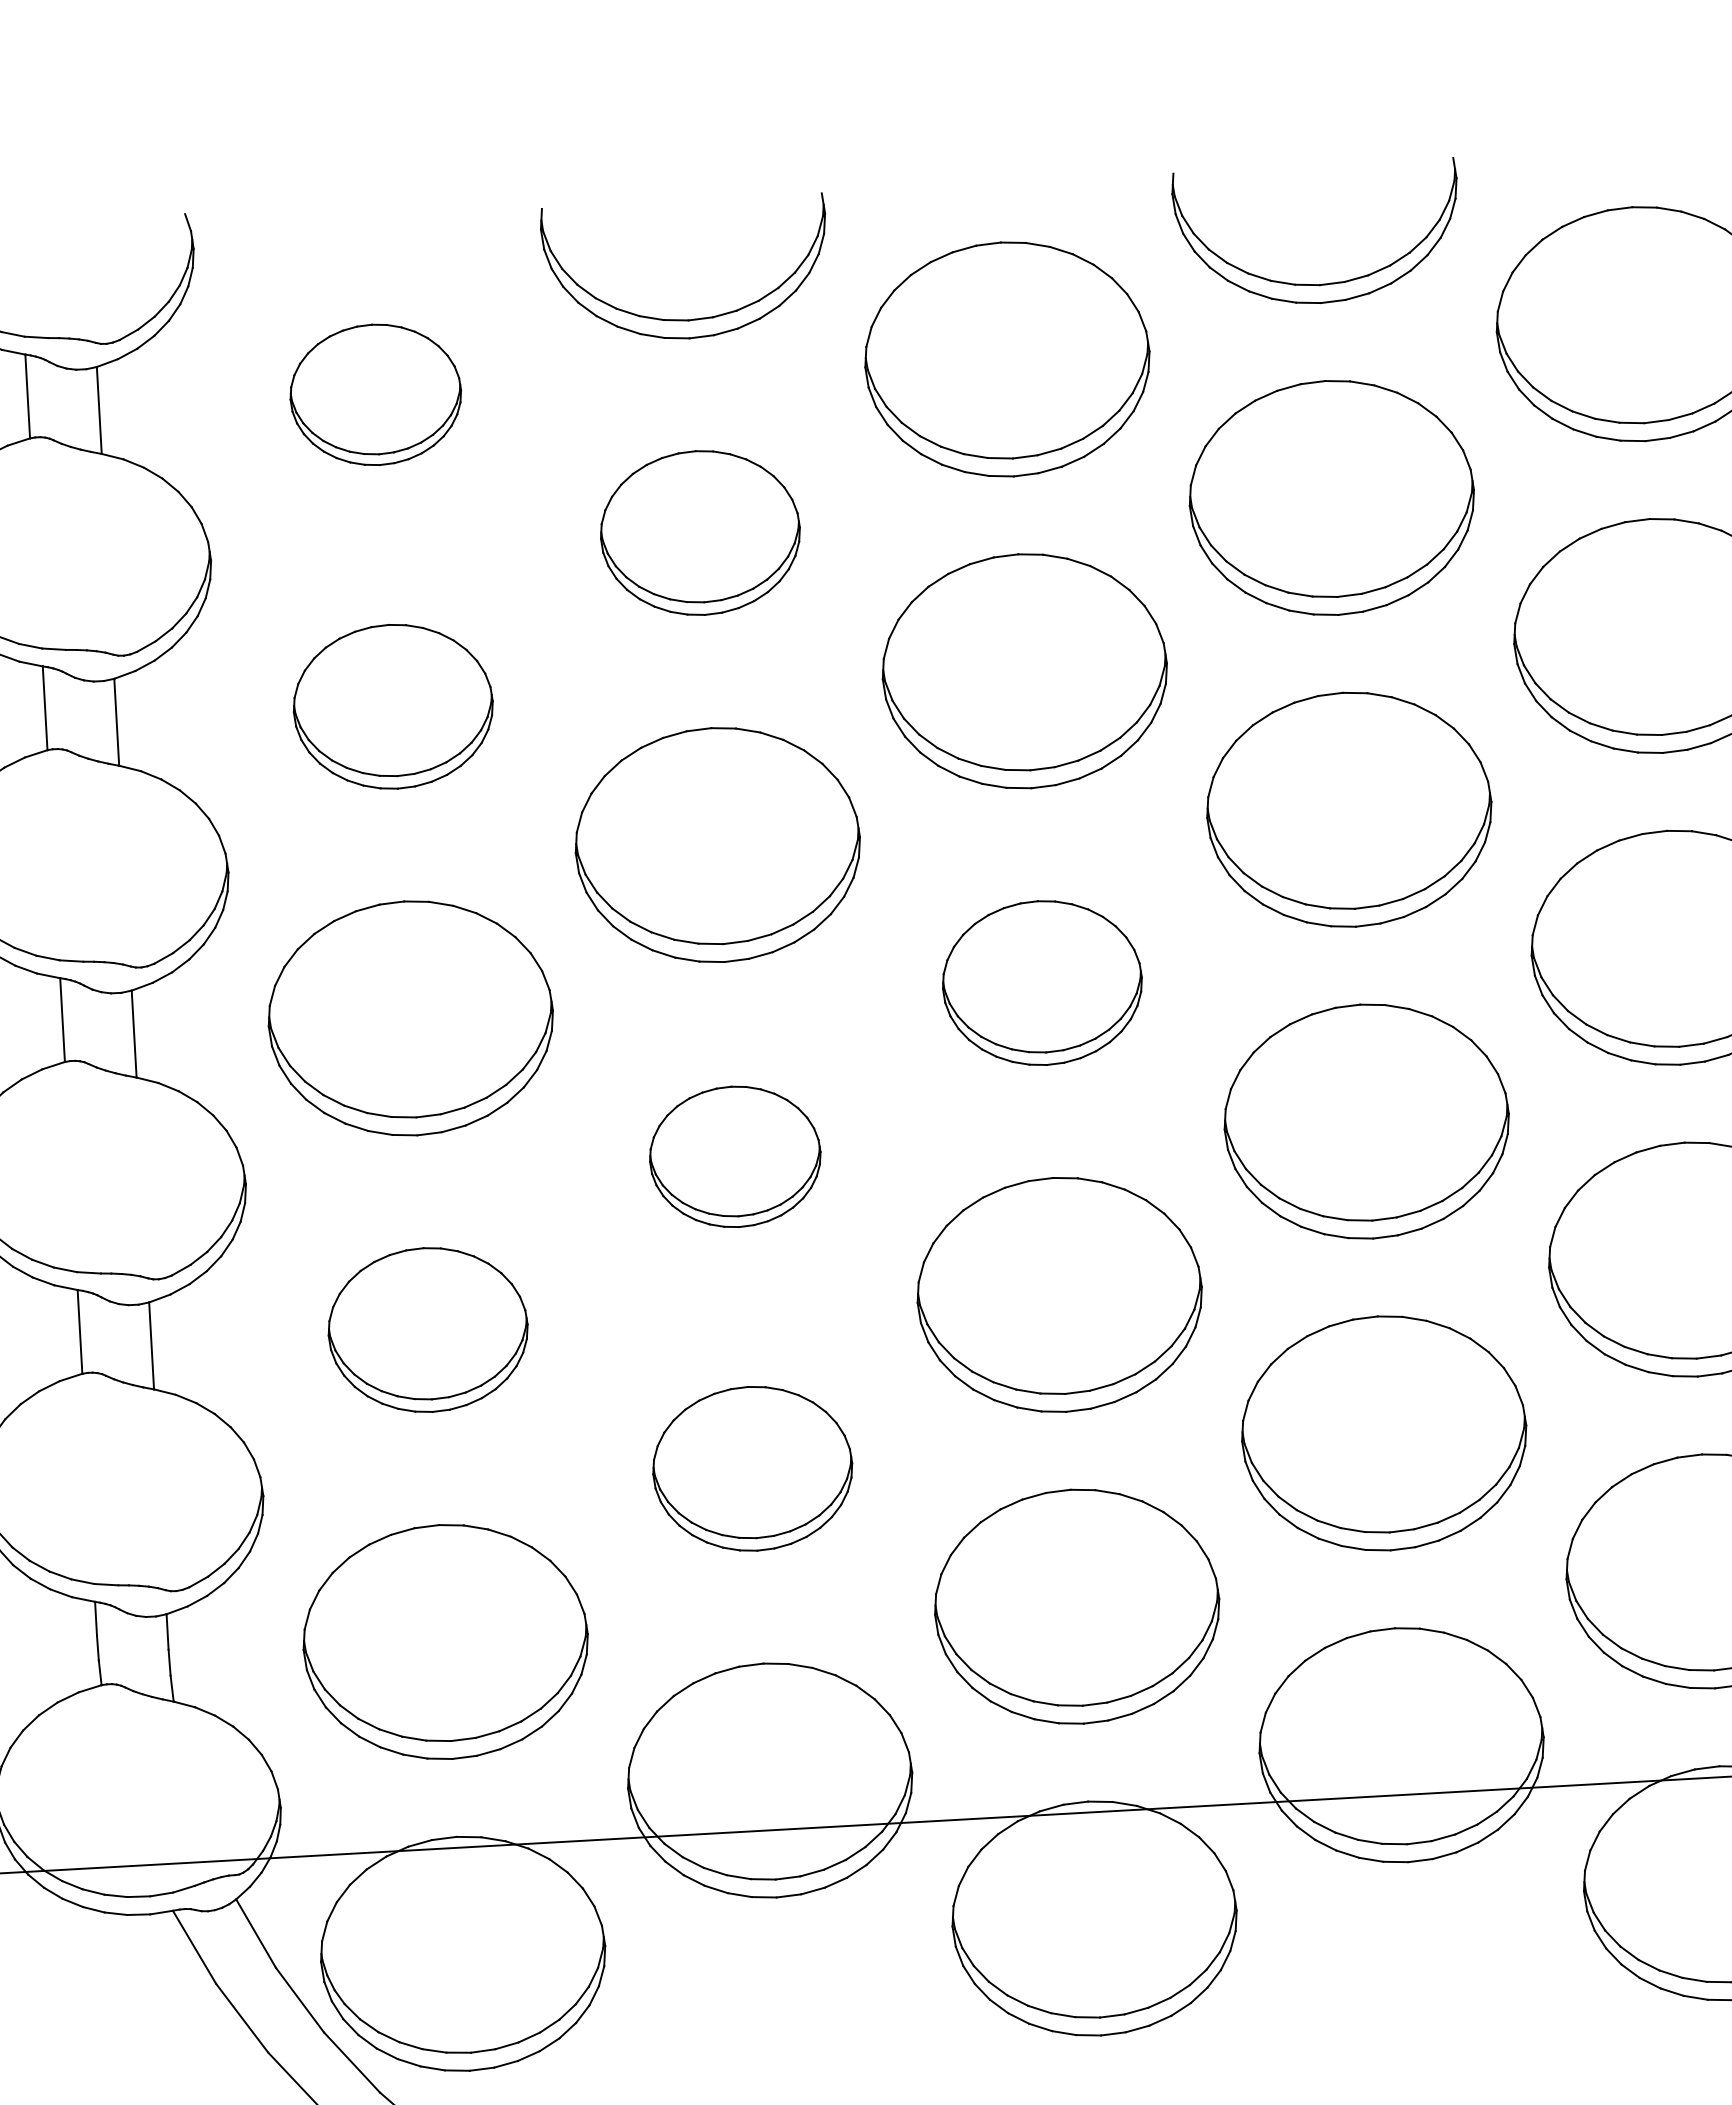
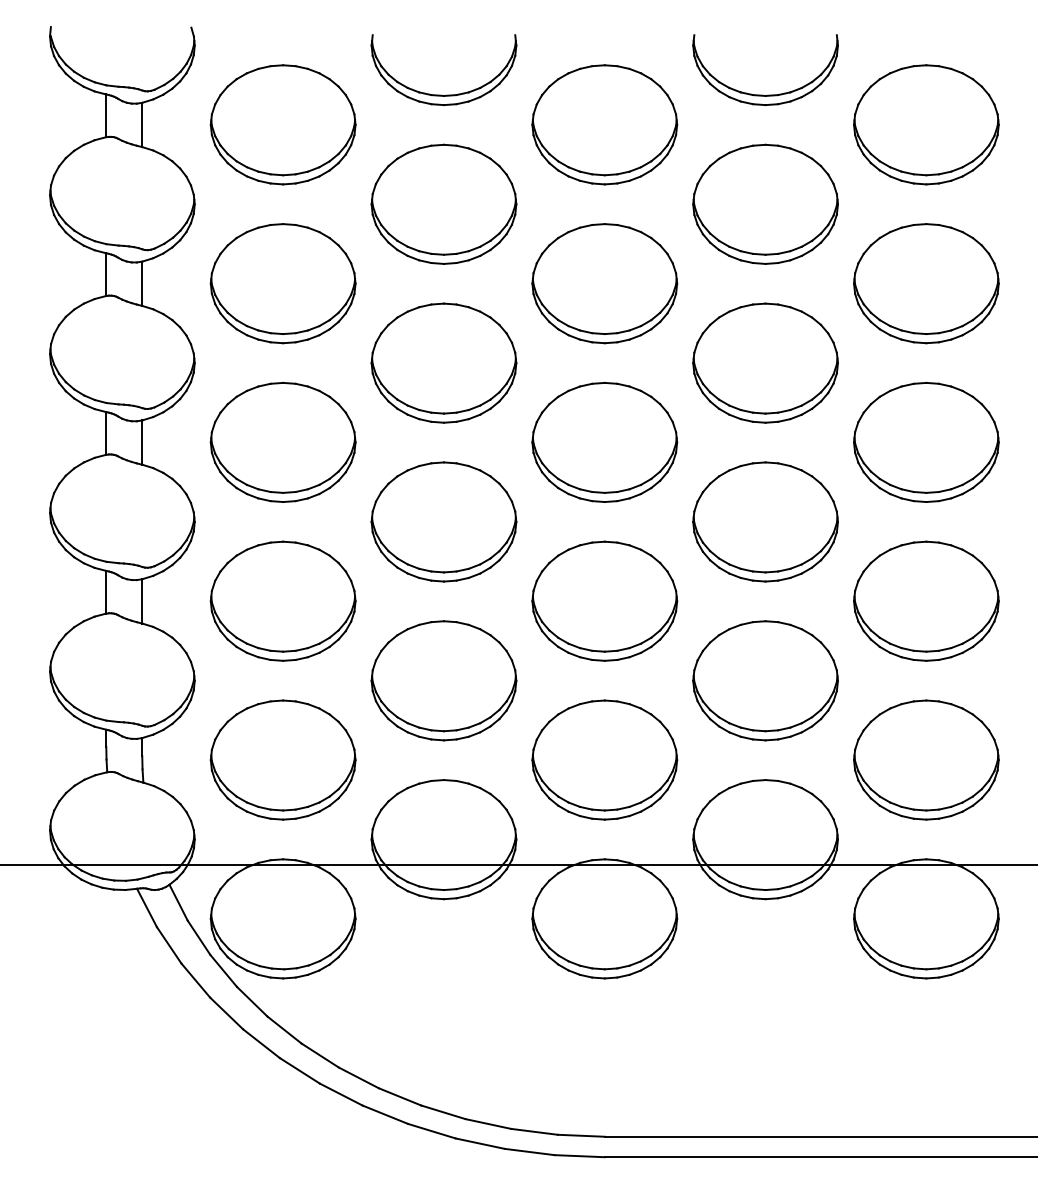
part: (374, 394) -> (282, 124), size x1.67
part: (699, 531) -> (443, 203), size x1.43
part: (392, 706) -> (282, 283), size x1.43
part: (1041, 983) -> (604, 442), size x1.43
part: (734, 1155) -> (443, 521), size x1.67
part: (426, 1328) -> (282, 600), size x1.43
part: (751, 1468) -> (443, 680), size x1.43

